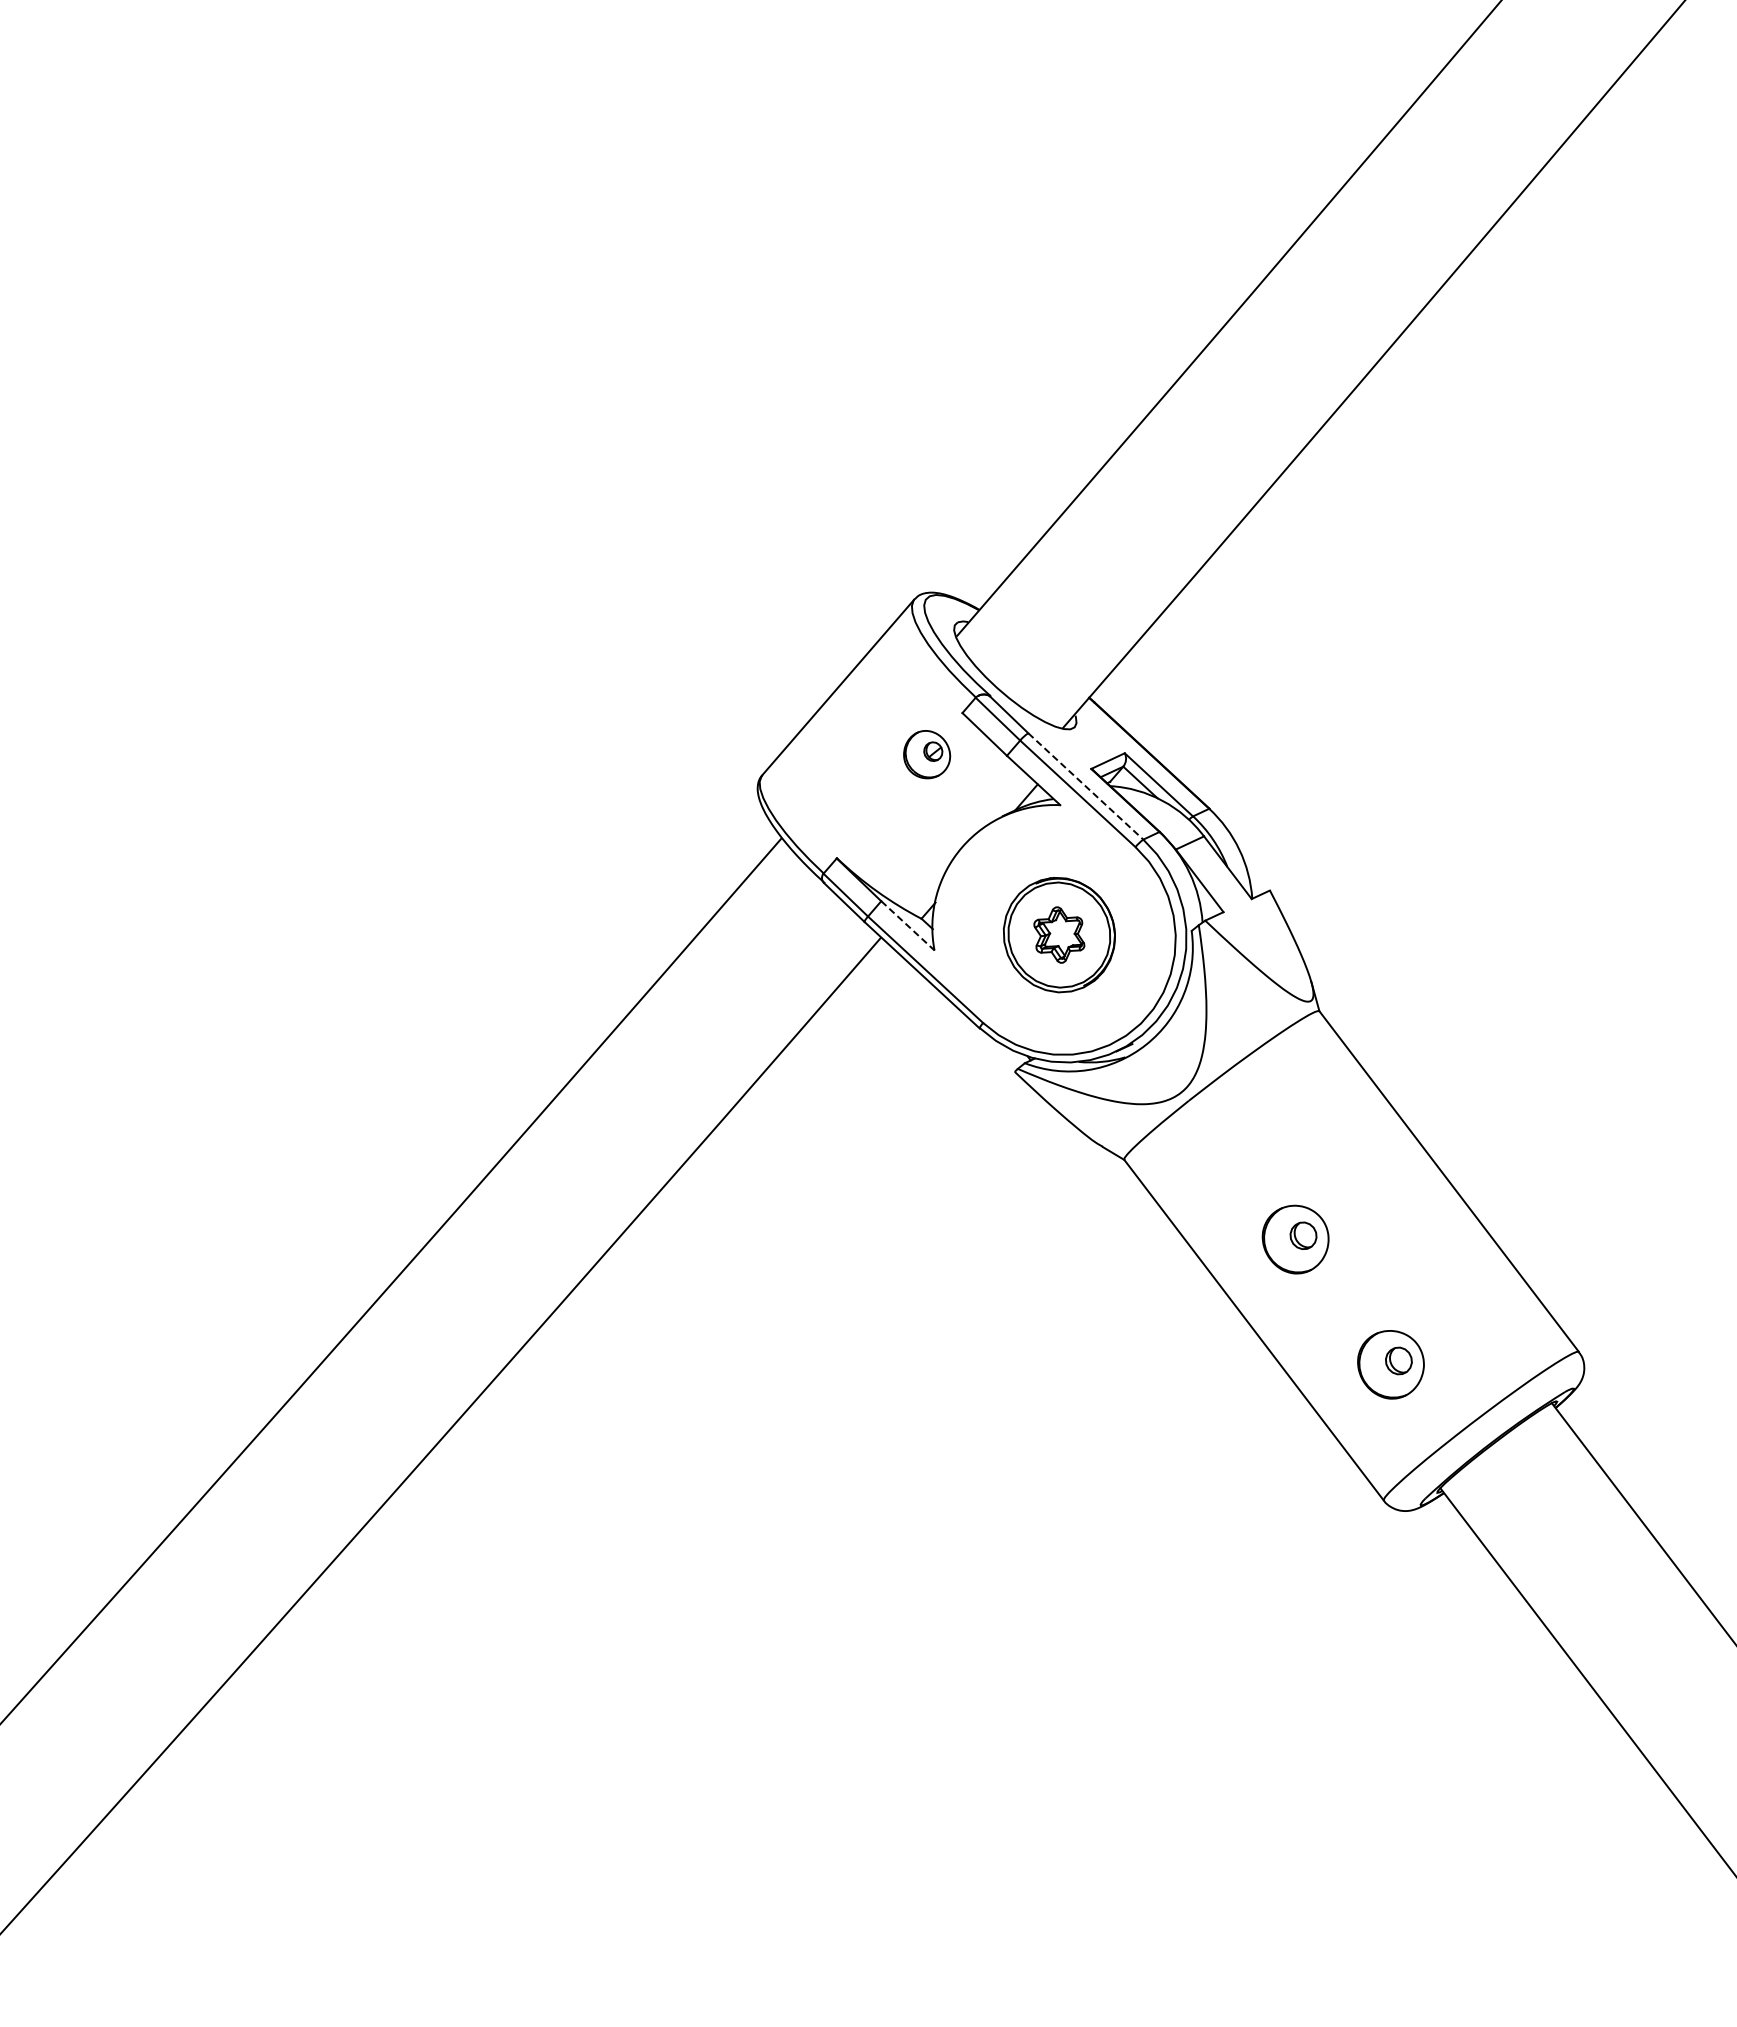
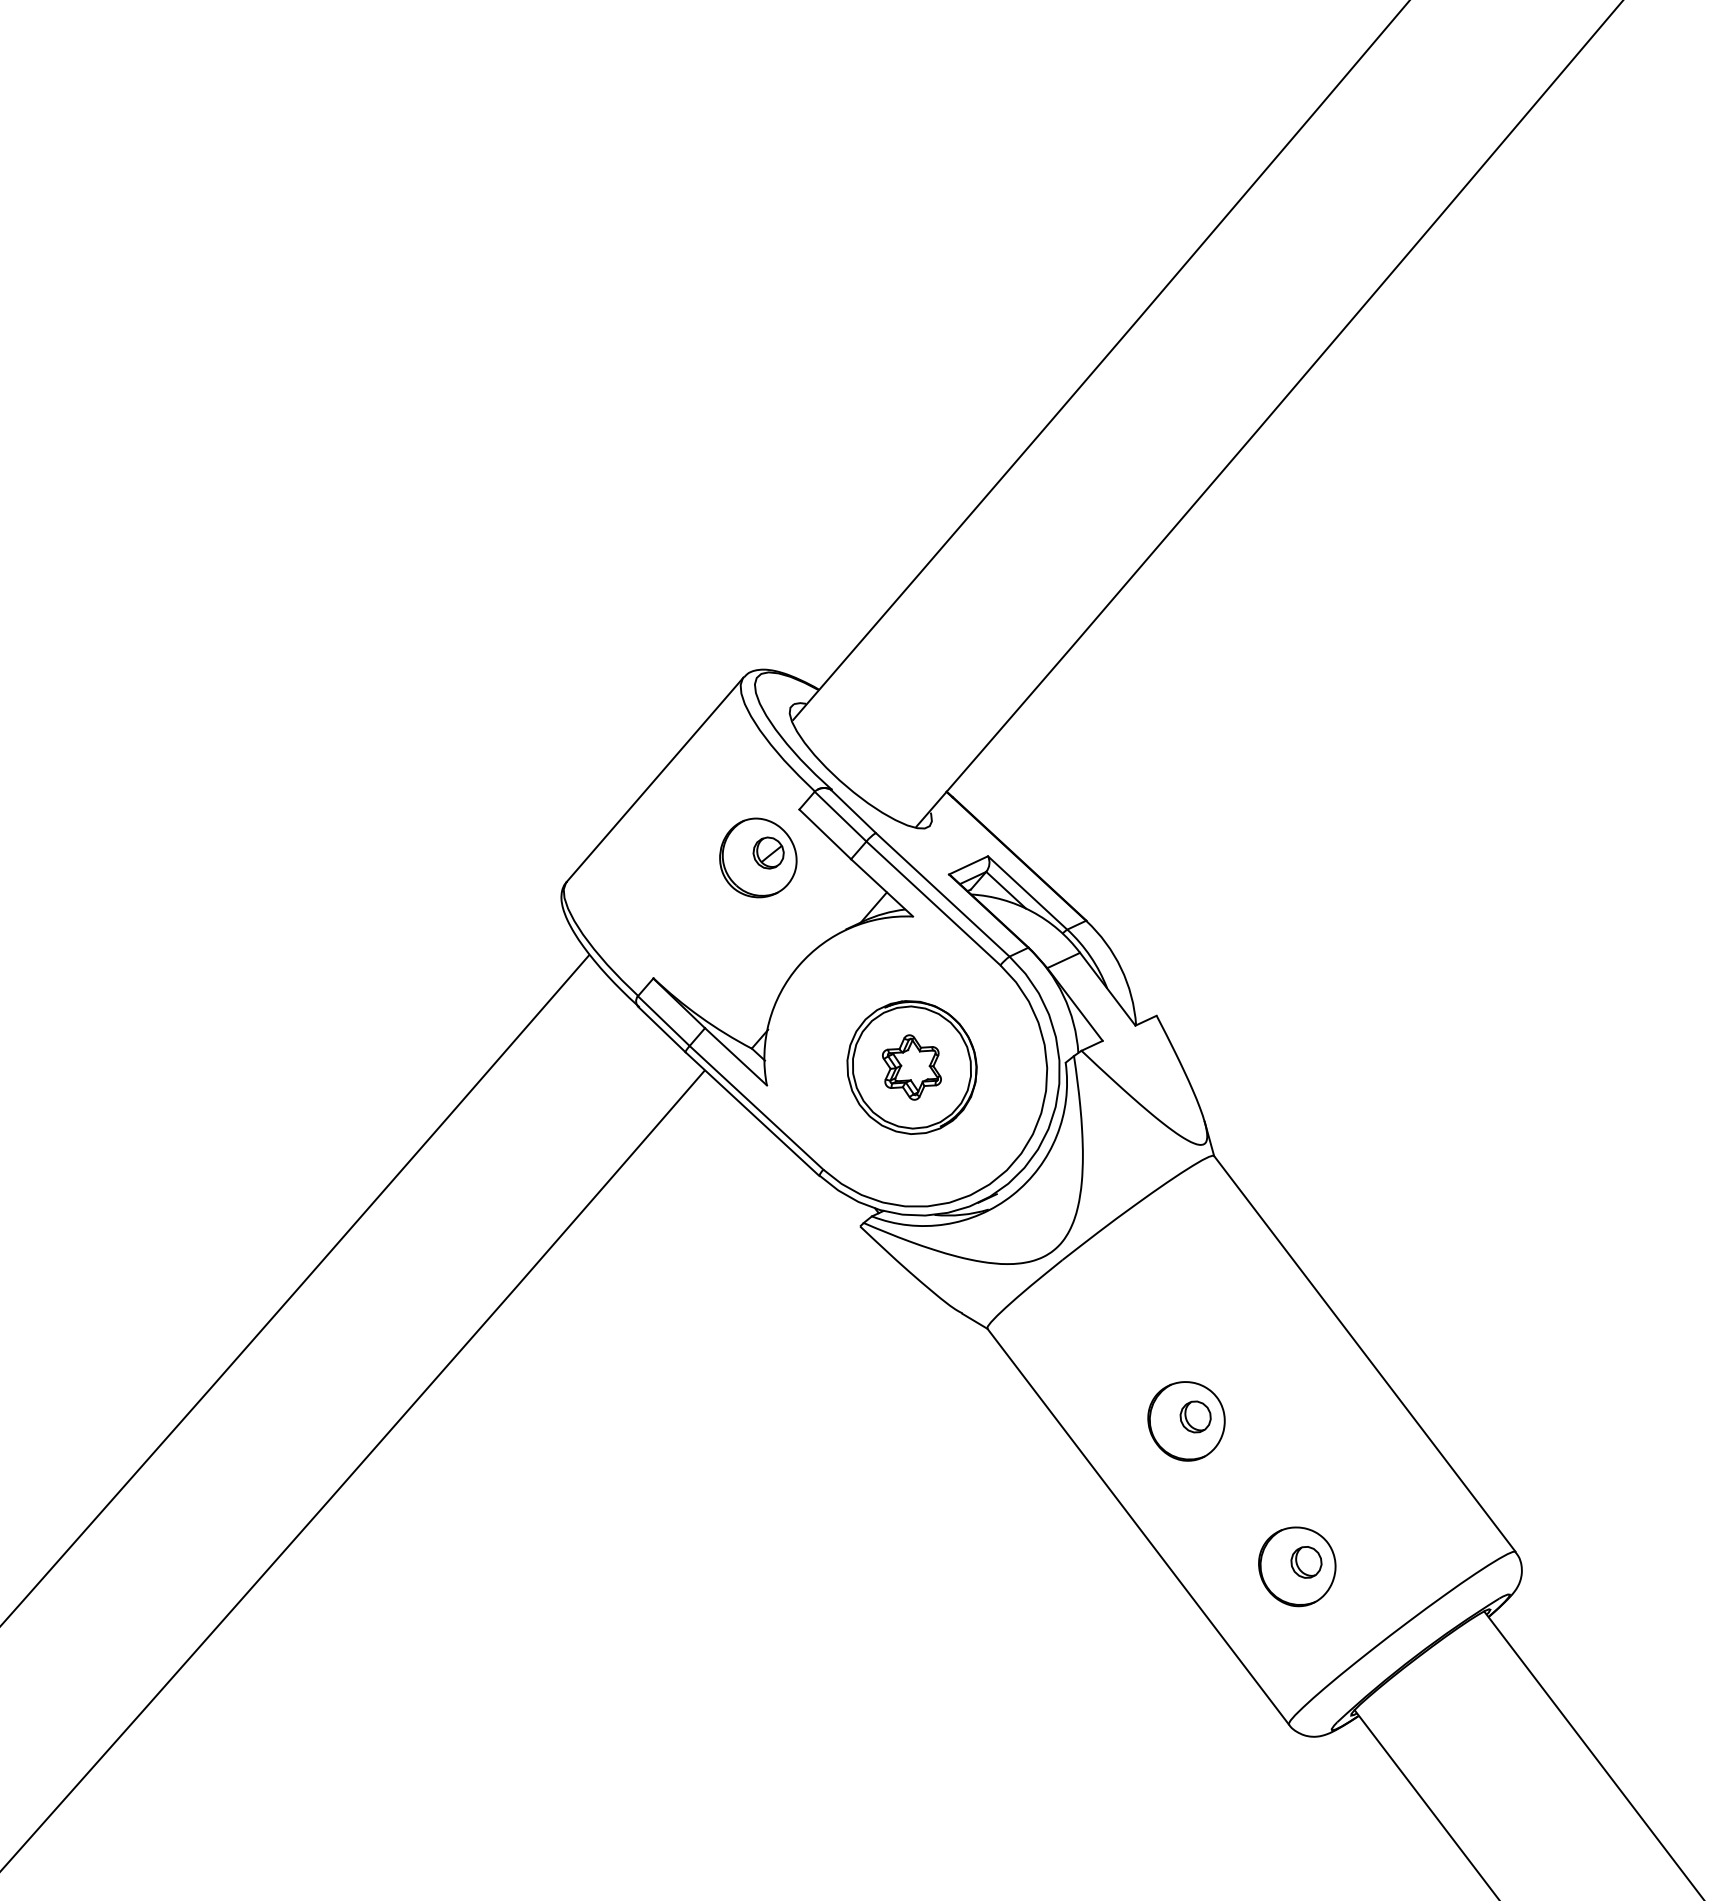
part: (926, 754) -> (757, 857), size x1.43
line: (1086, 786) -> (943, 894), dashed -> solid
line: (908, 926) -> (736, 1057), dashed -> solid

